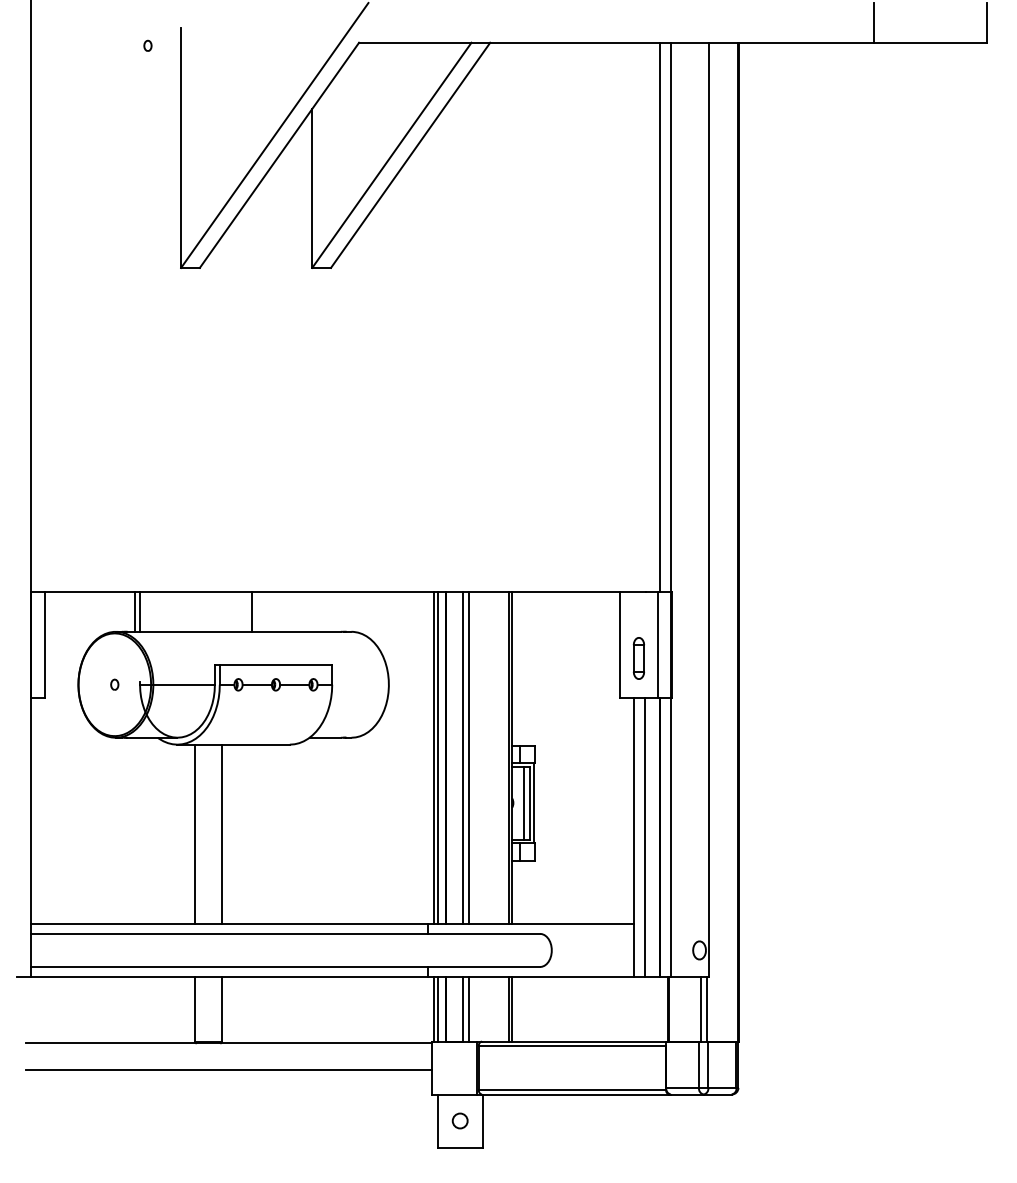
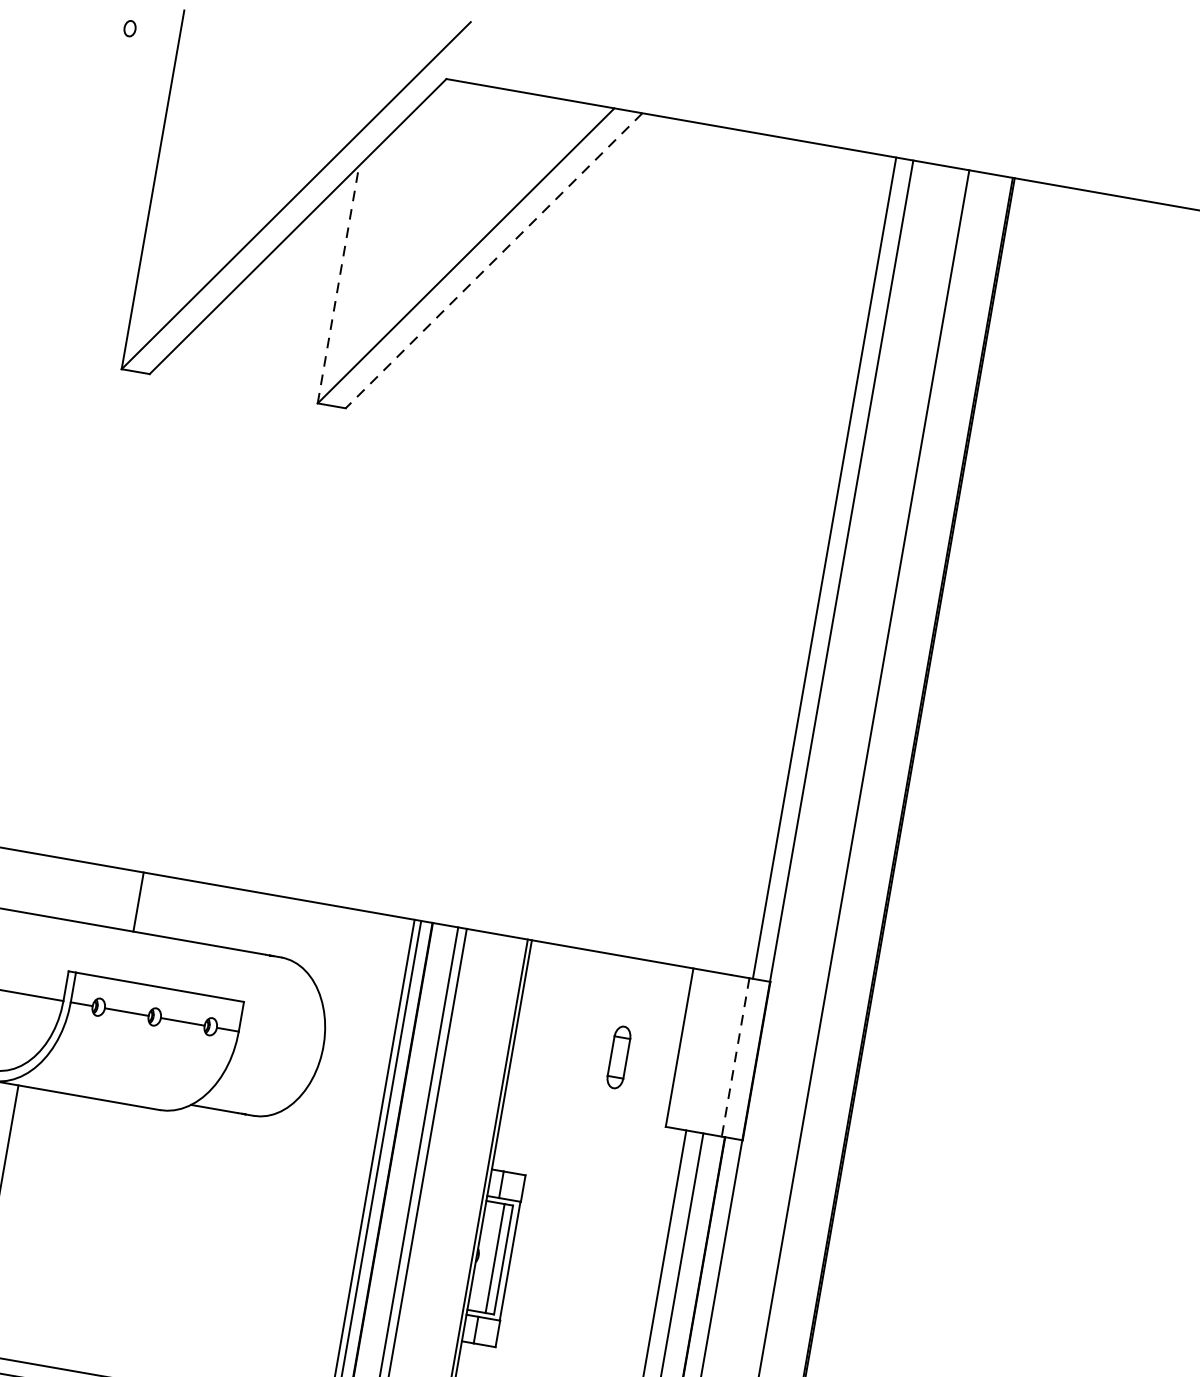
line: (410, 155) -> (493, 260), solid -> dashed
line: (312, 187) -> (339, 283), solid -> dashed
line: (657, 645) -> (735, 1057), solid -> dashed
part: (638, 658) -> (618, 1057), moved
line: (221, 833) -> (34, 1225), removed

